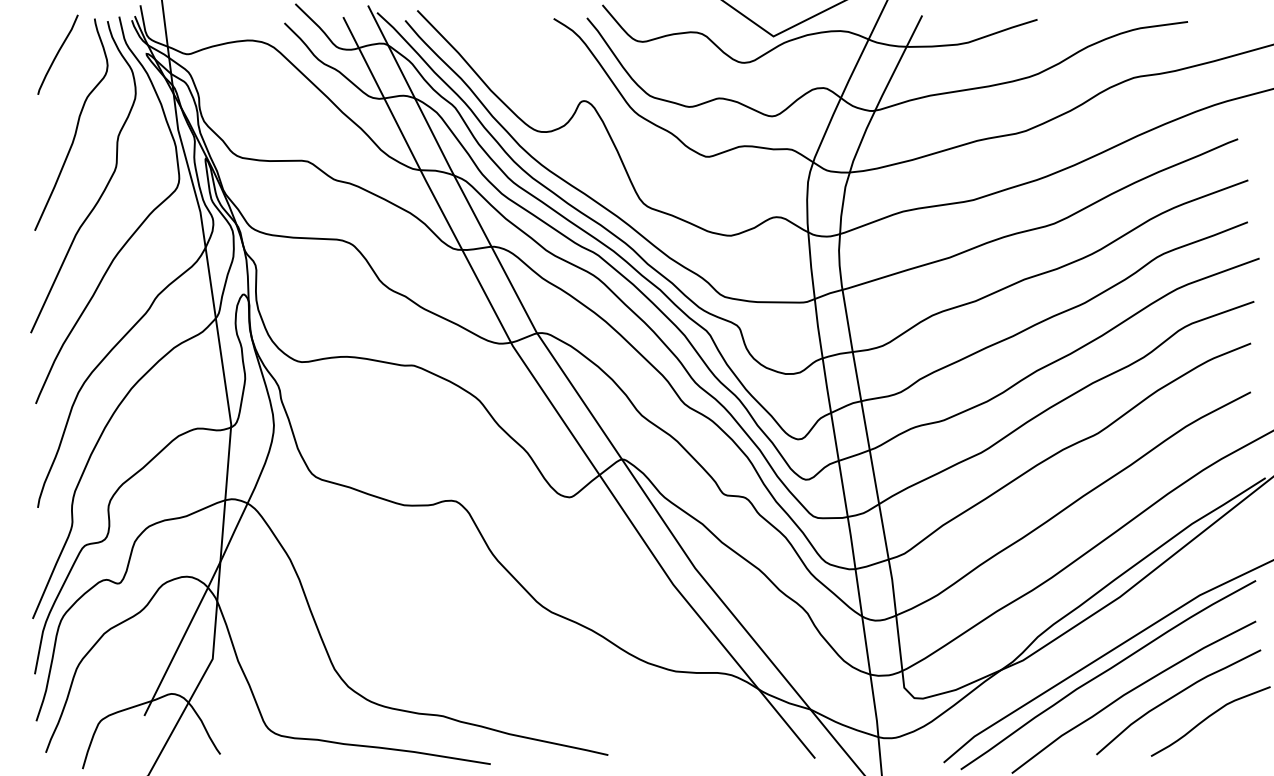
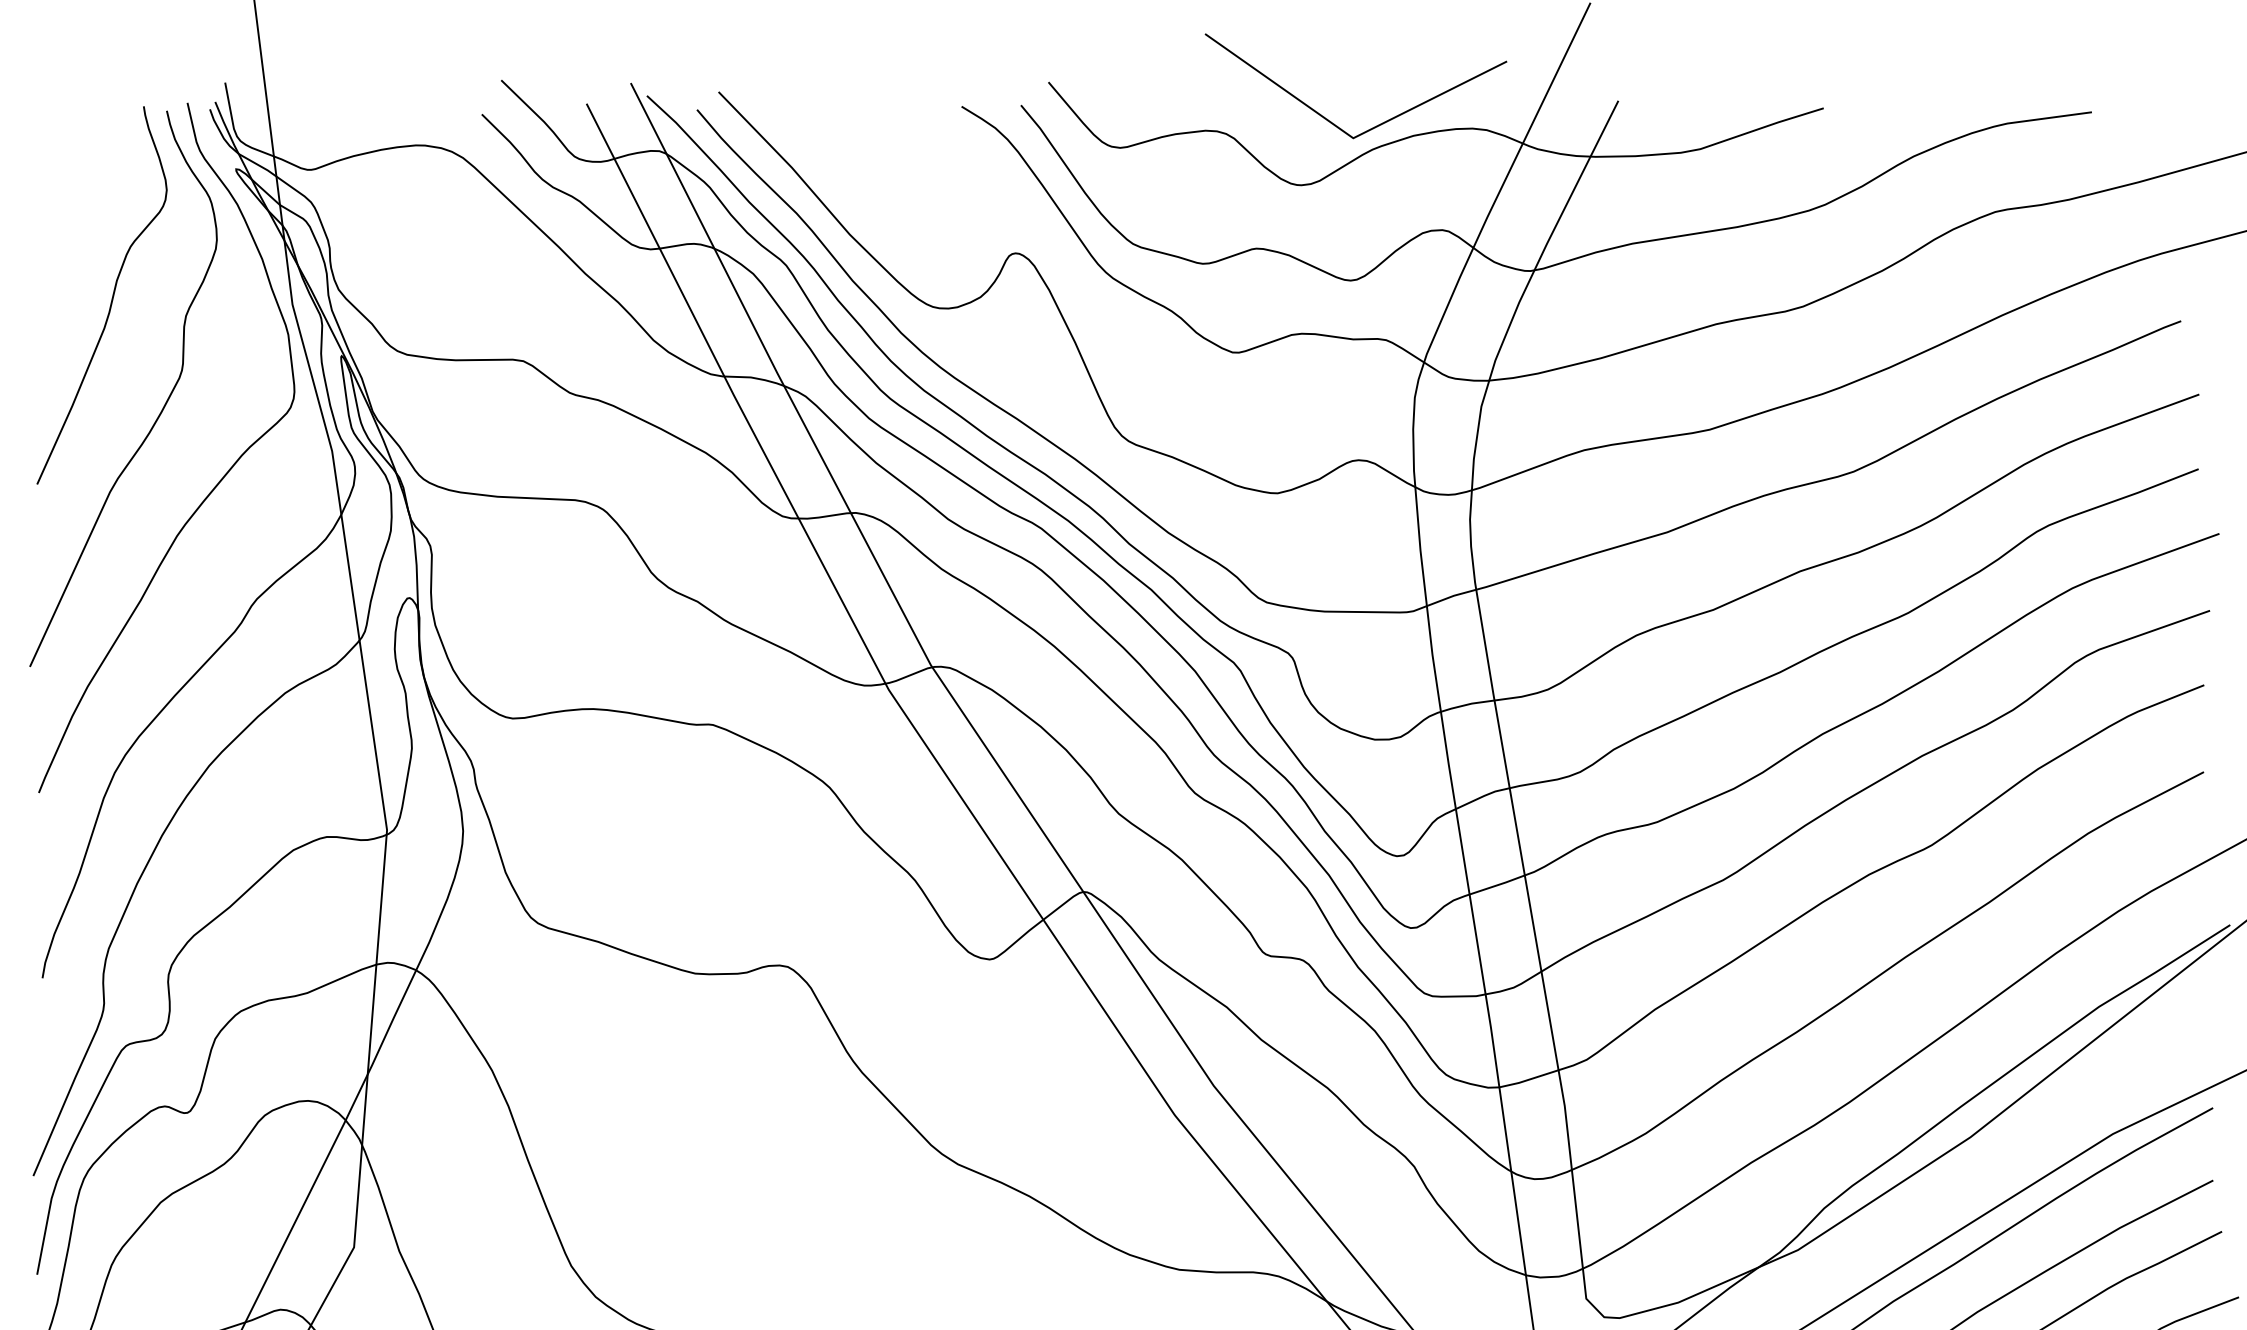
curve: (57, 54) -> (77, 170), removed

